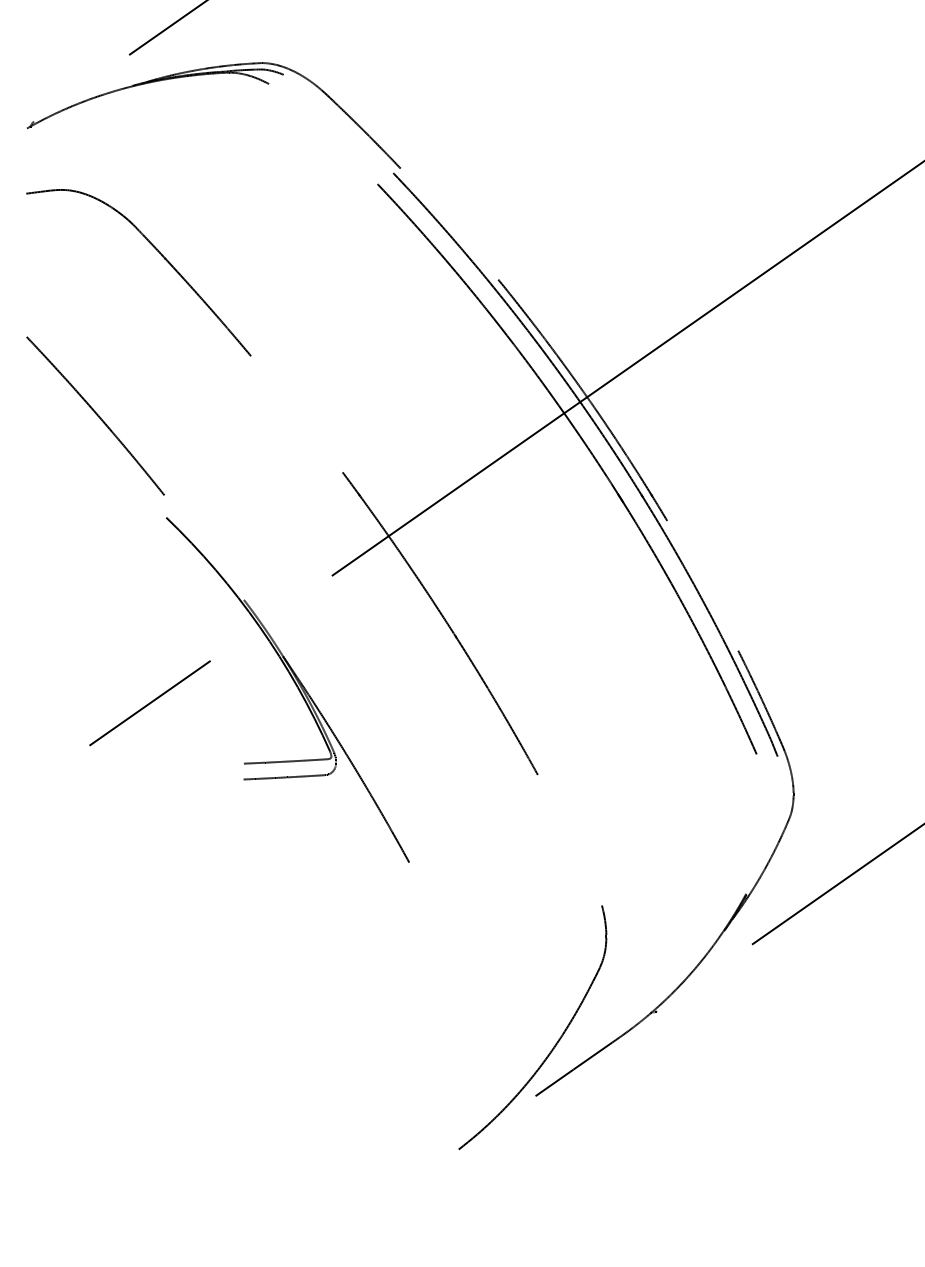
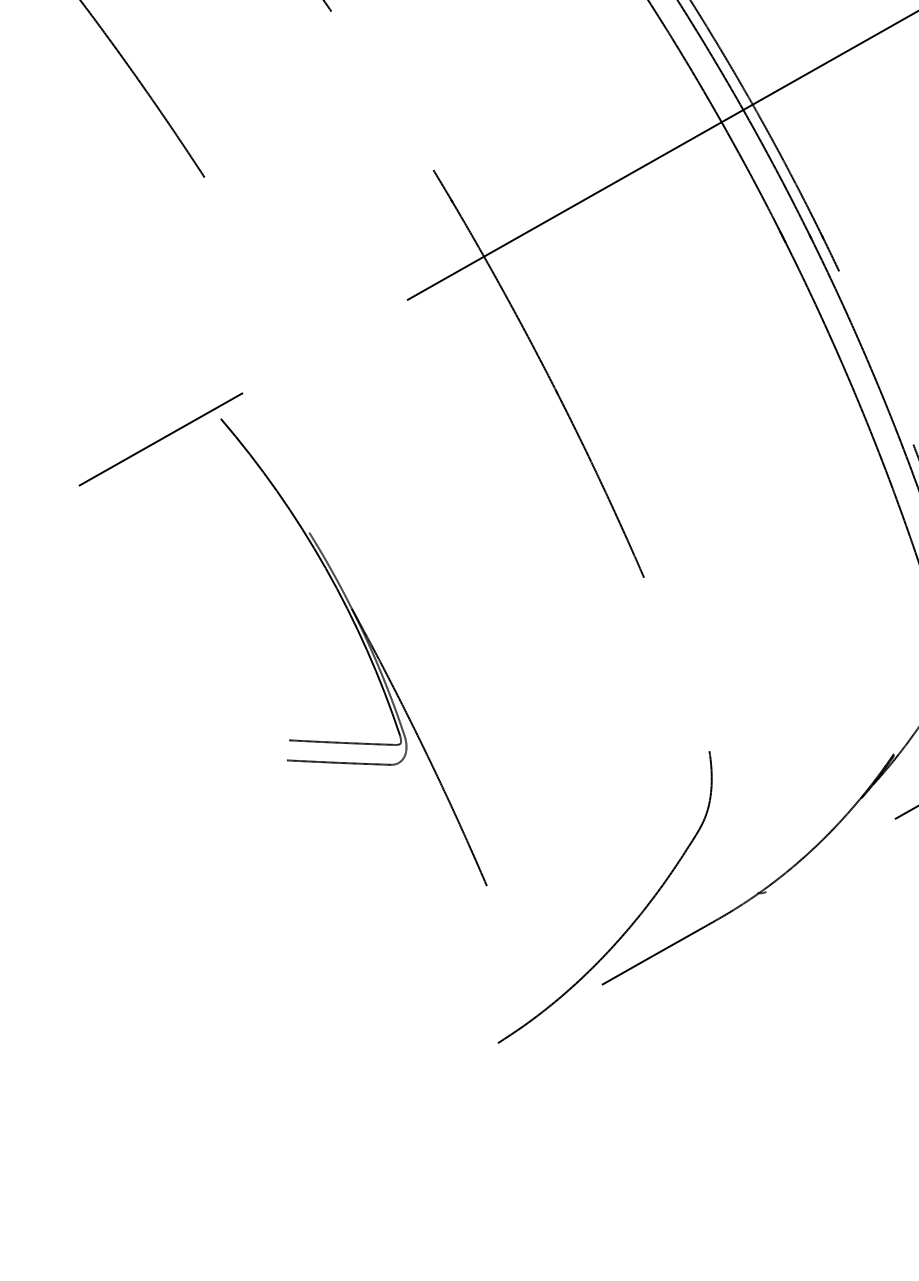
part: (295, 685) -> (364, 647), moved

